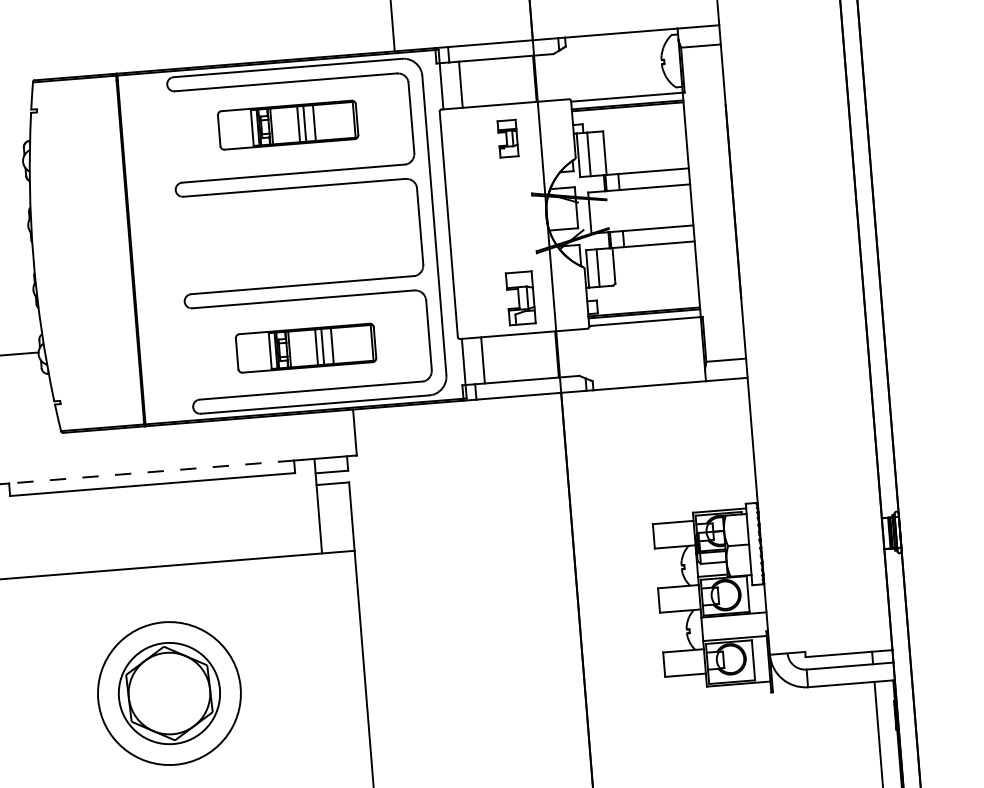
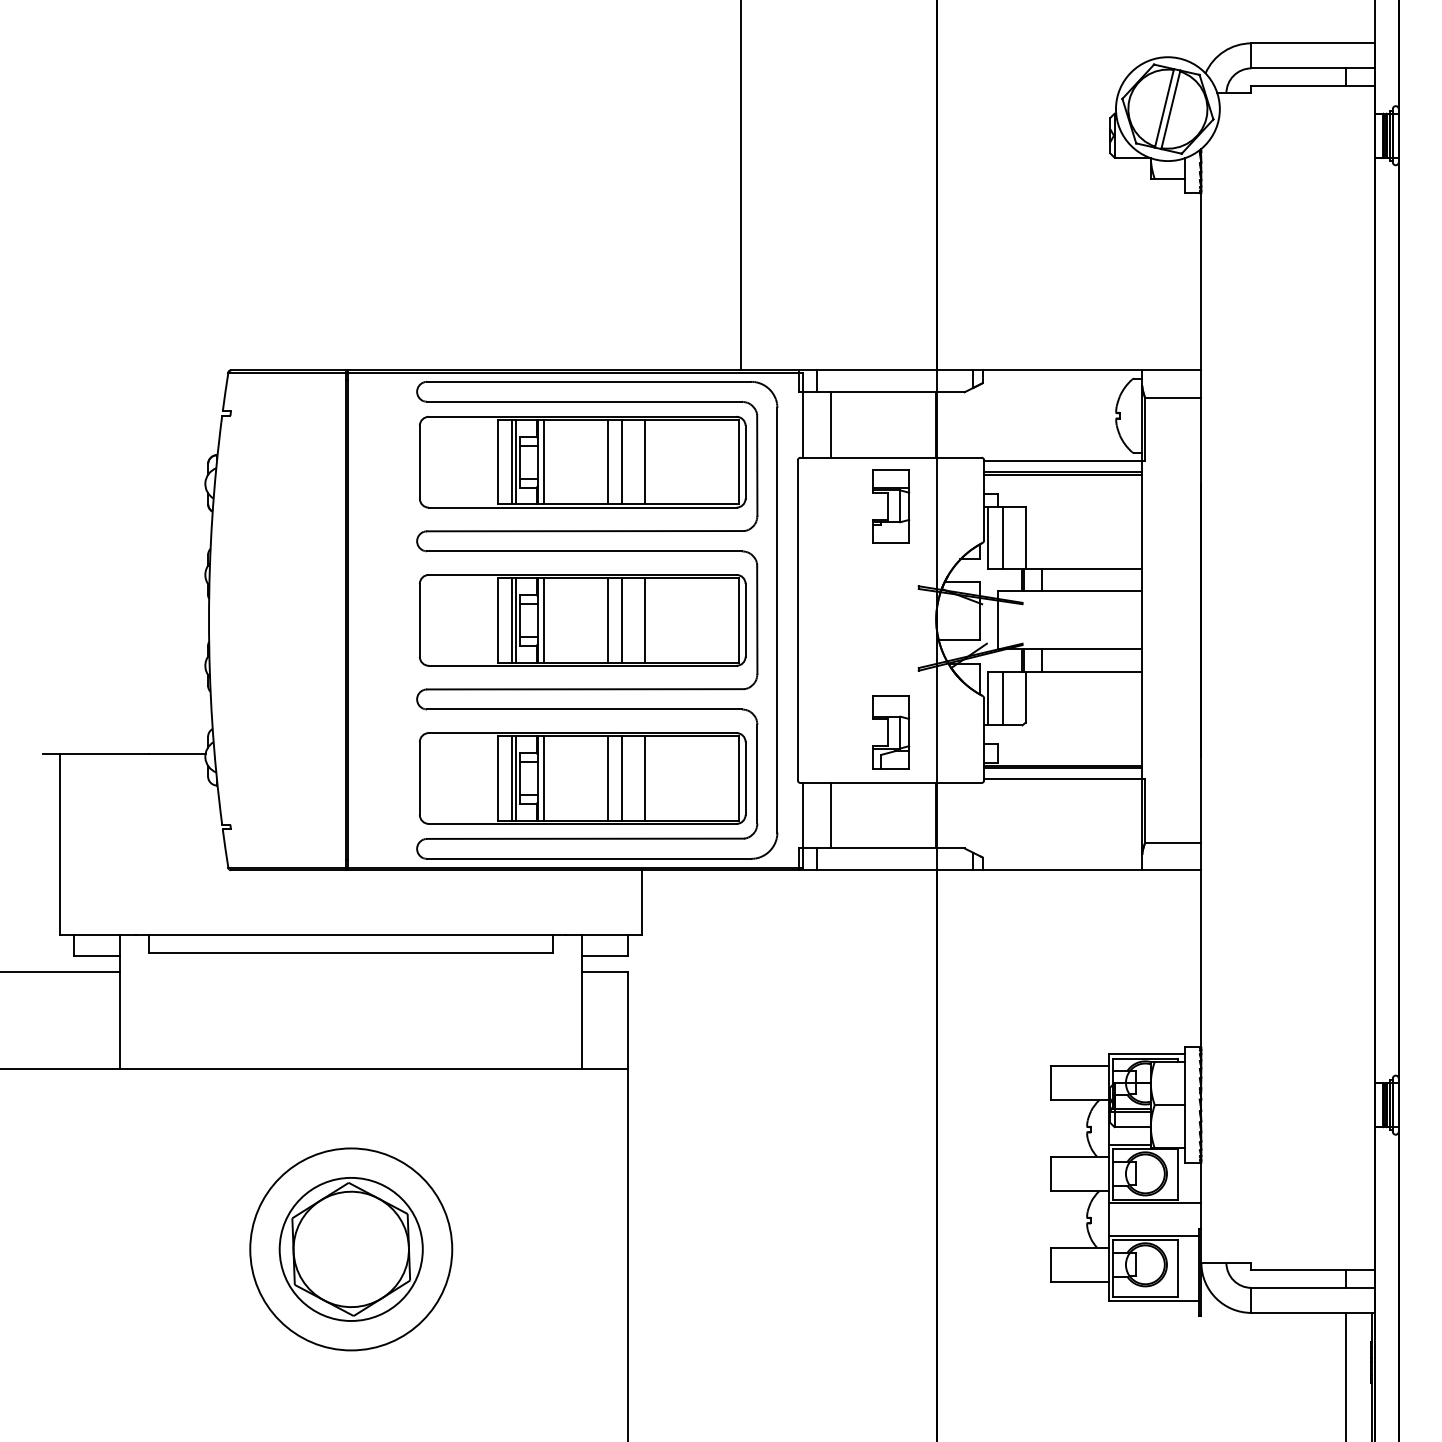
part: (287, 125) -> (582, 462), size x1.67
part: (508, 138) -> (891, 506), size x1.43
part: (296, 236) -> (582, 620), added
part: (305, 348) -> (582, 778), size x1.67
line: (151, 472) -> (351, 935), dashed -> solid

